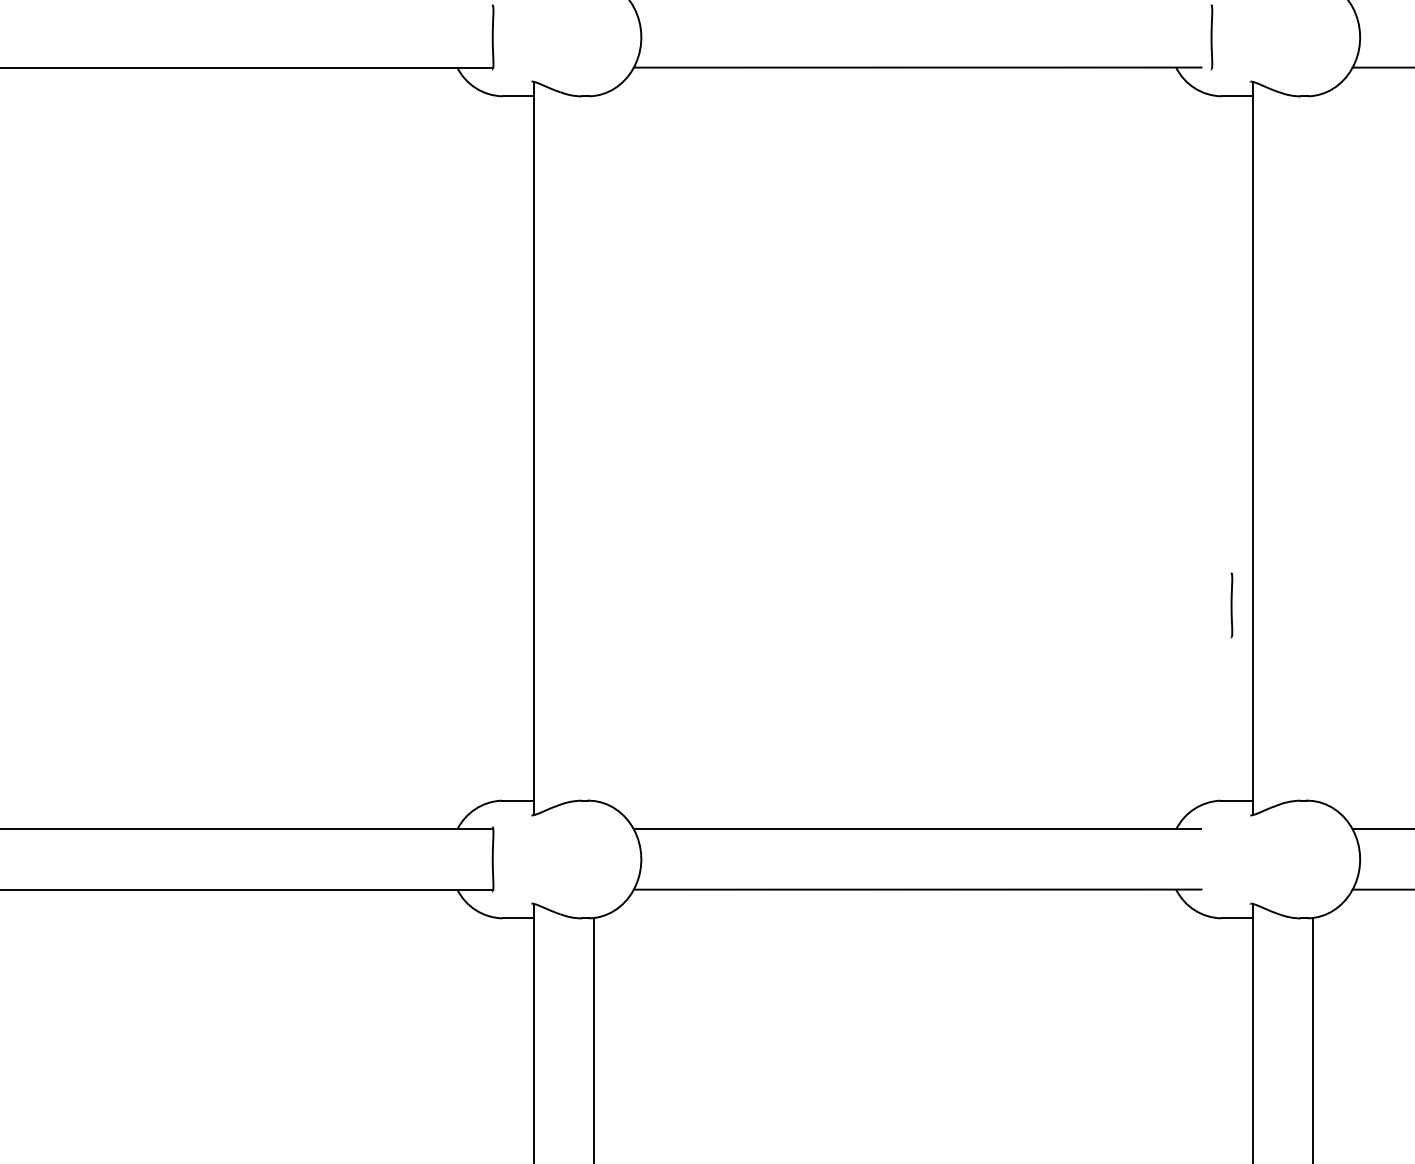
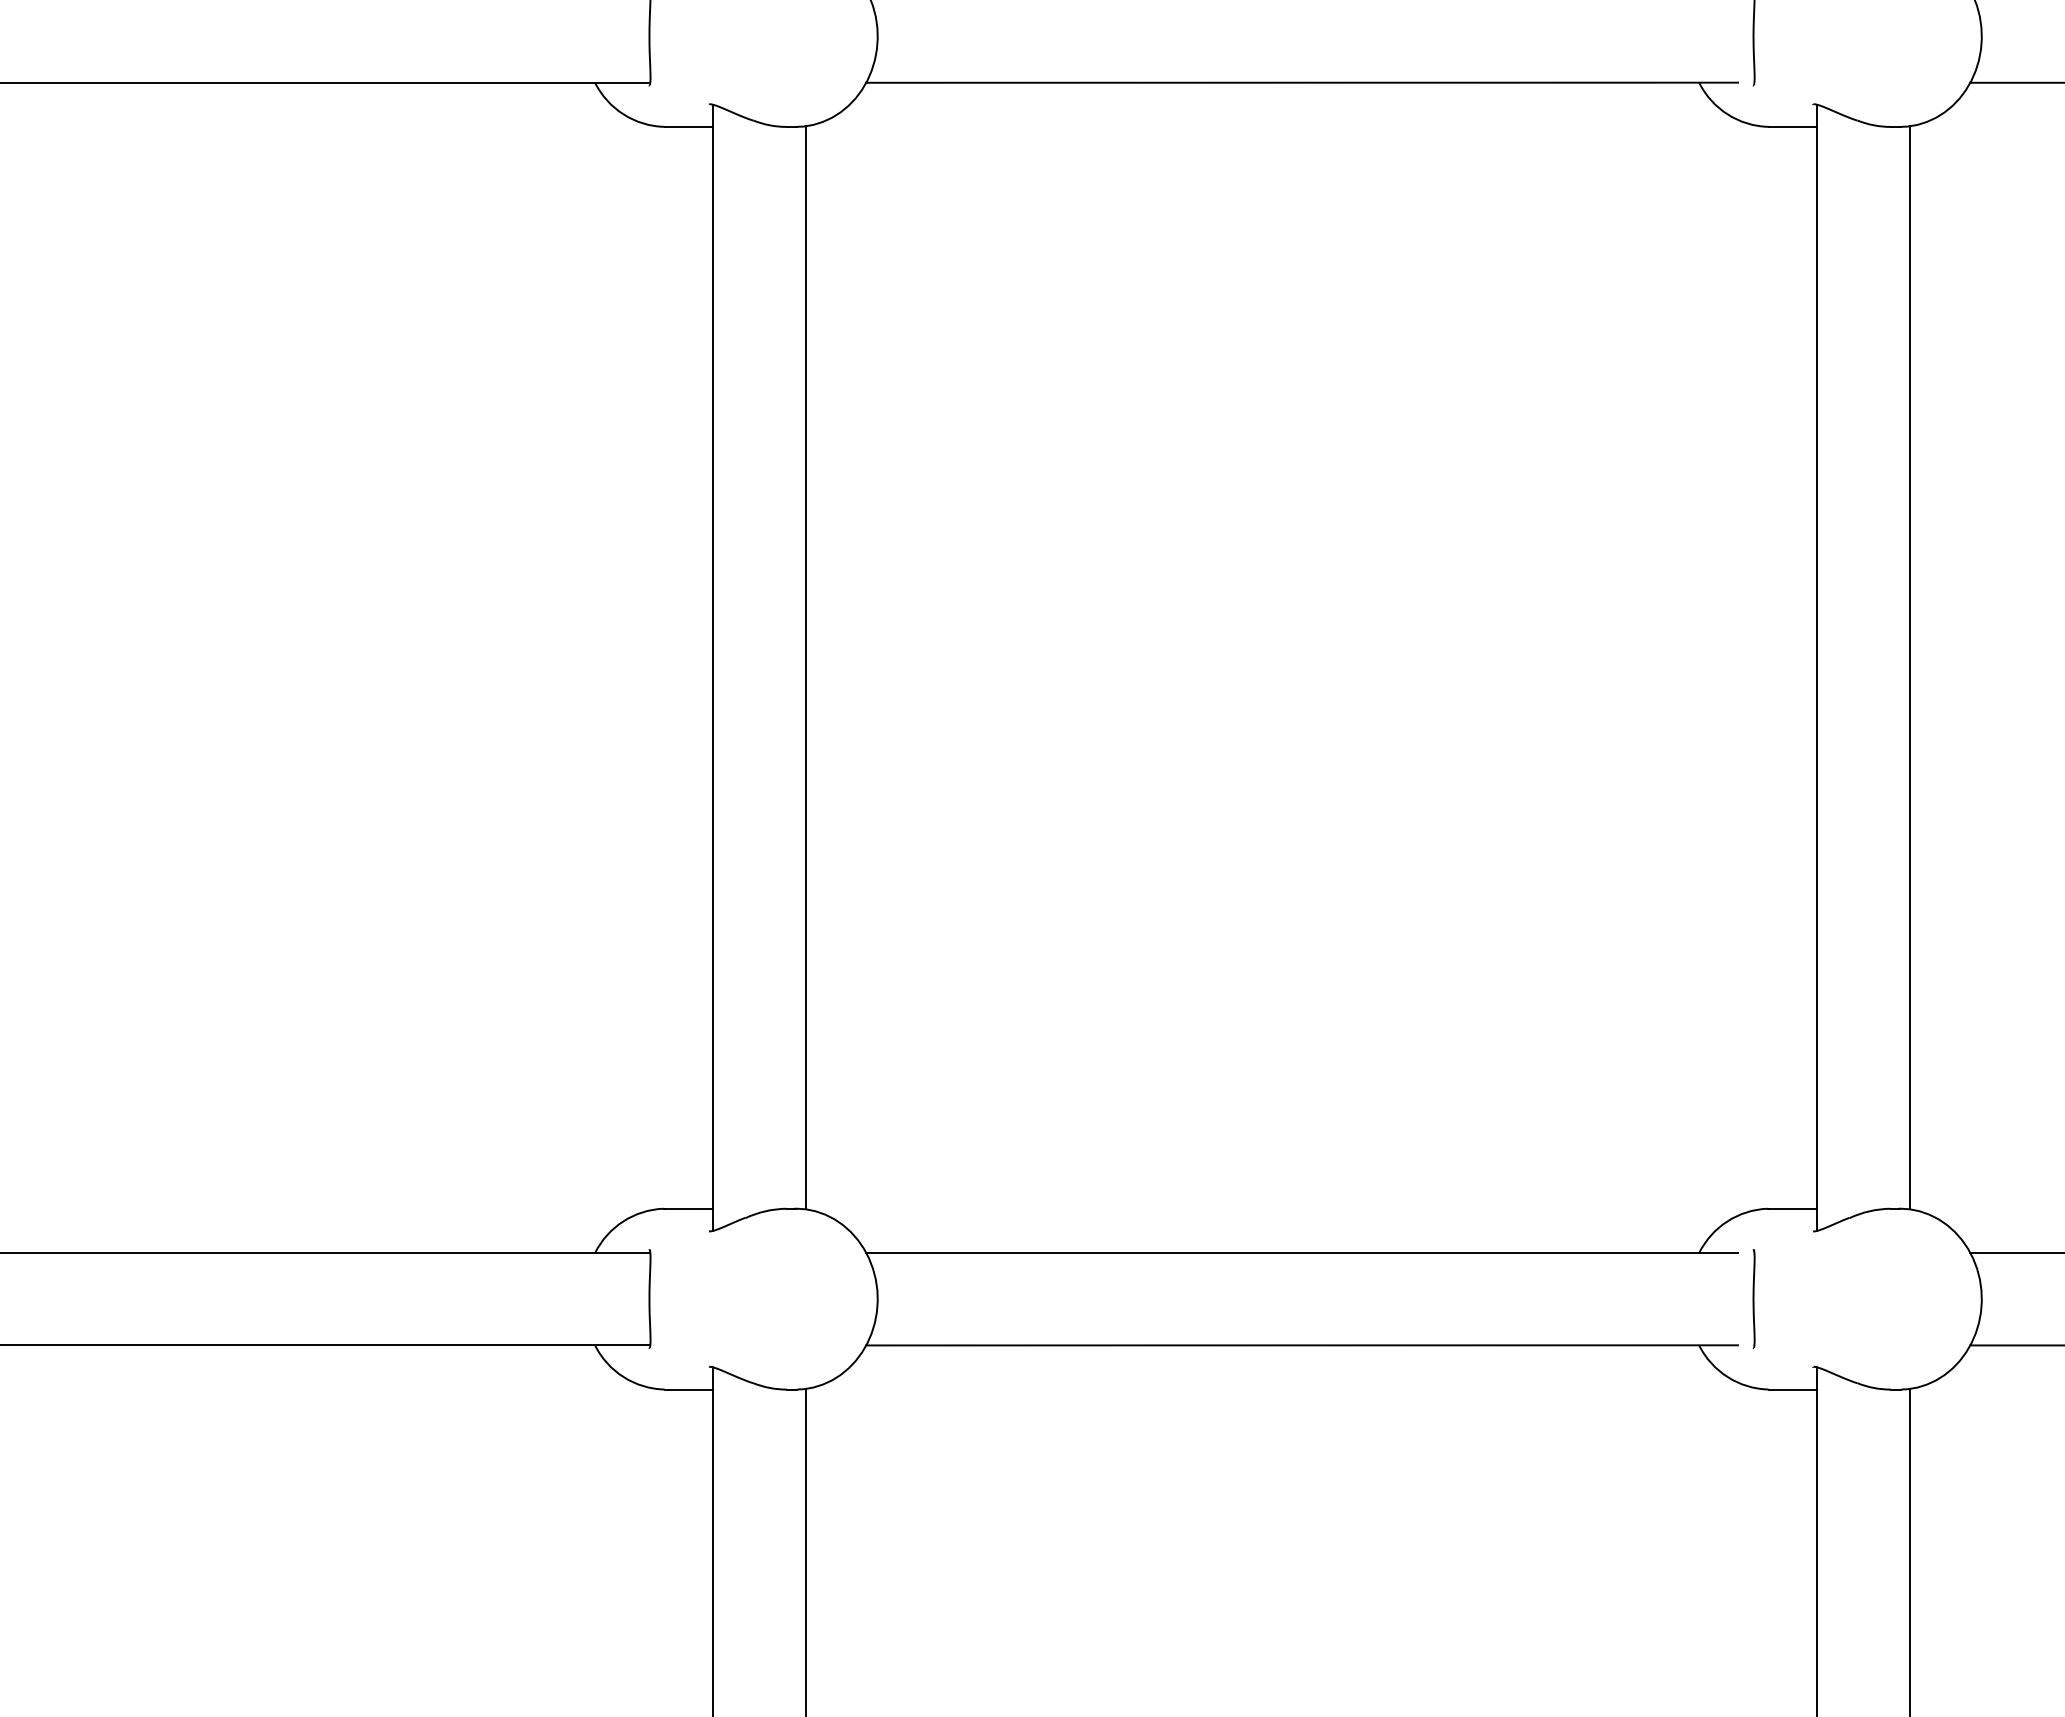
line: (594, 448) -> (805, 667), added
line: (1313, 448) -> (1910, 667), added
line: (1231, 605) -> (1753, 1299), moved

